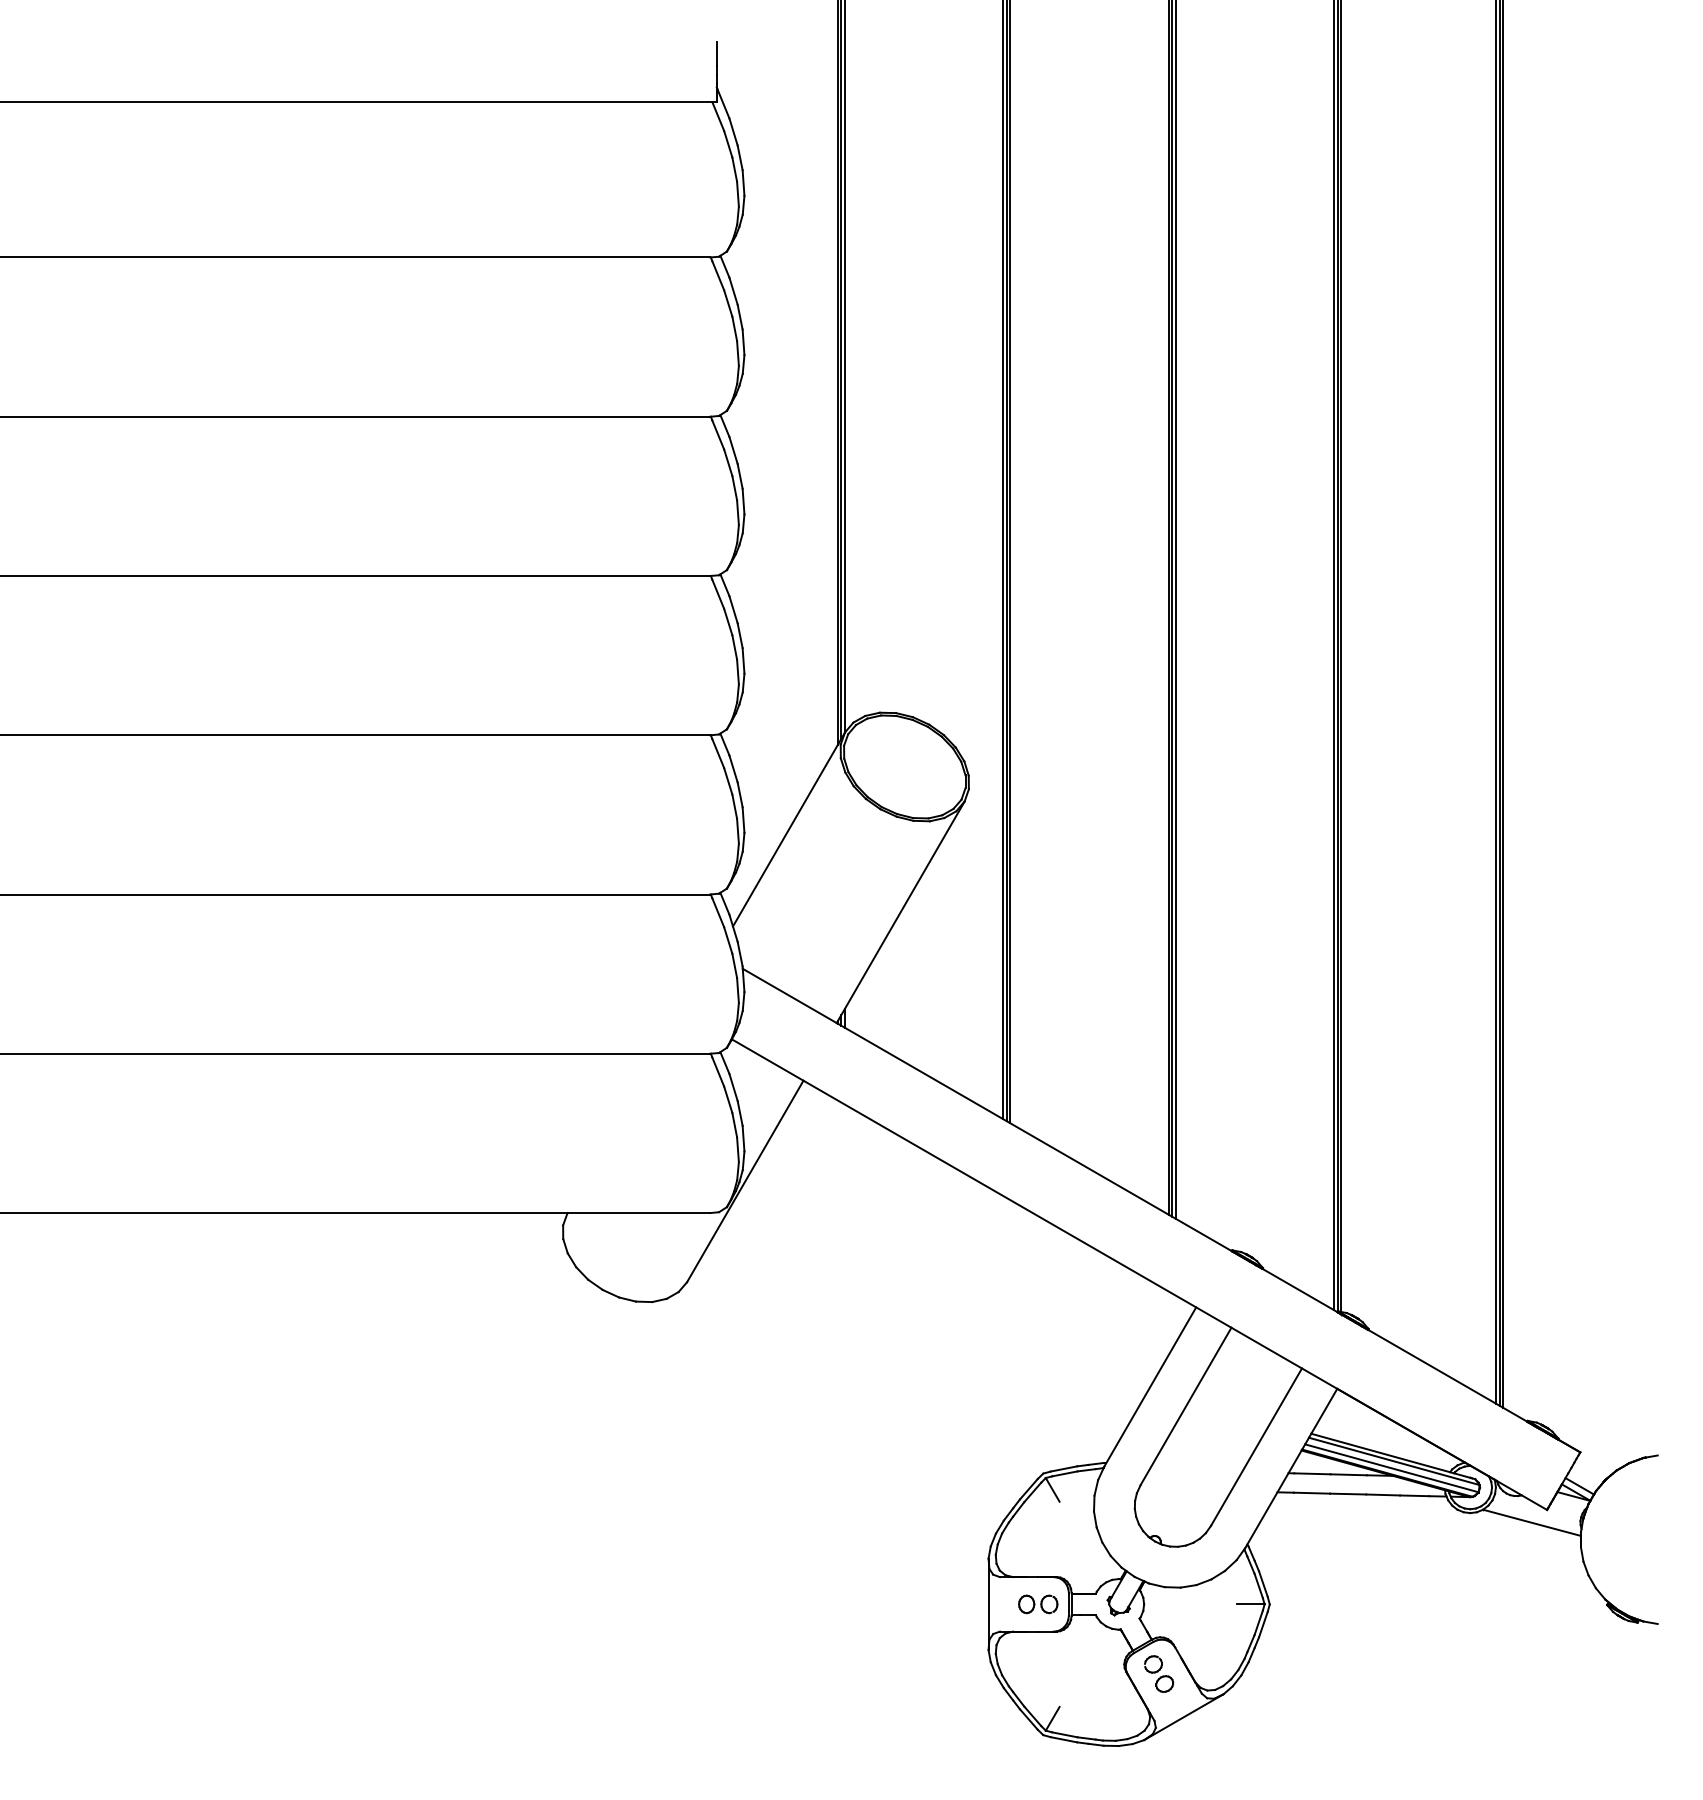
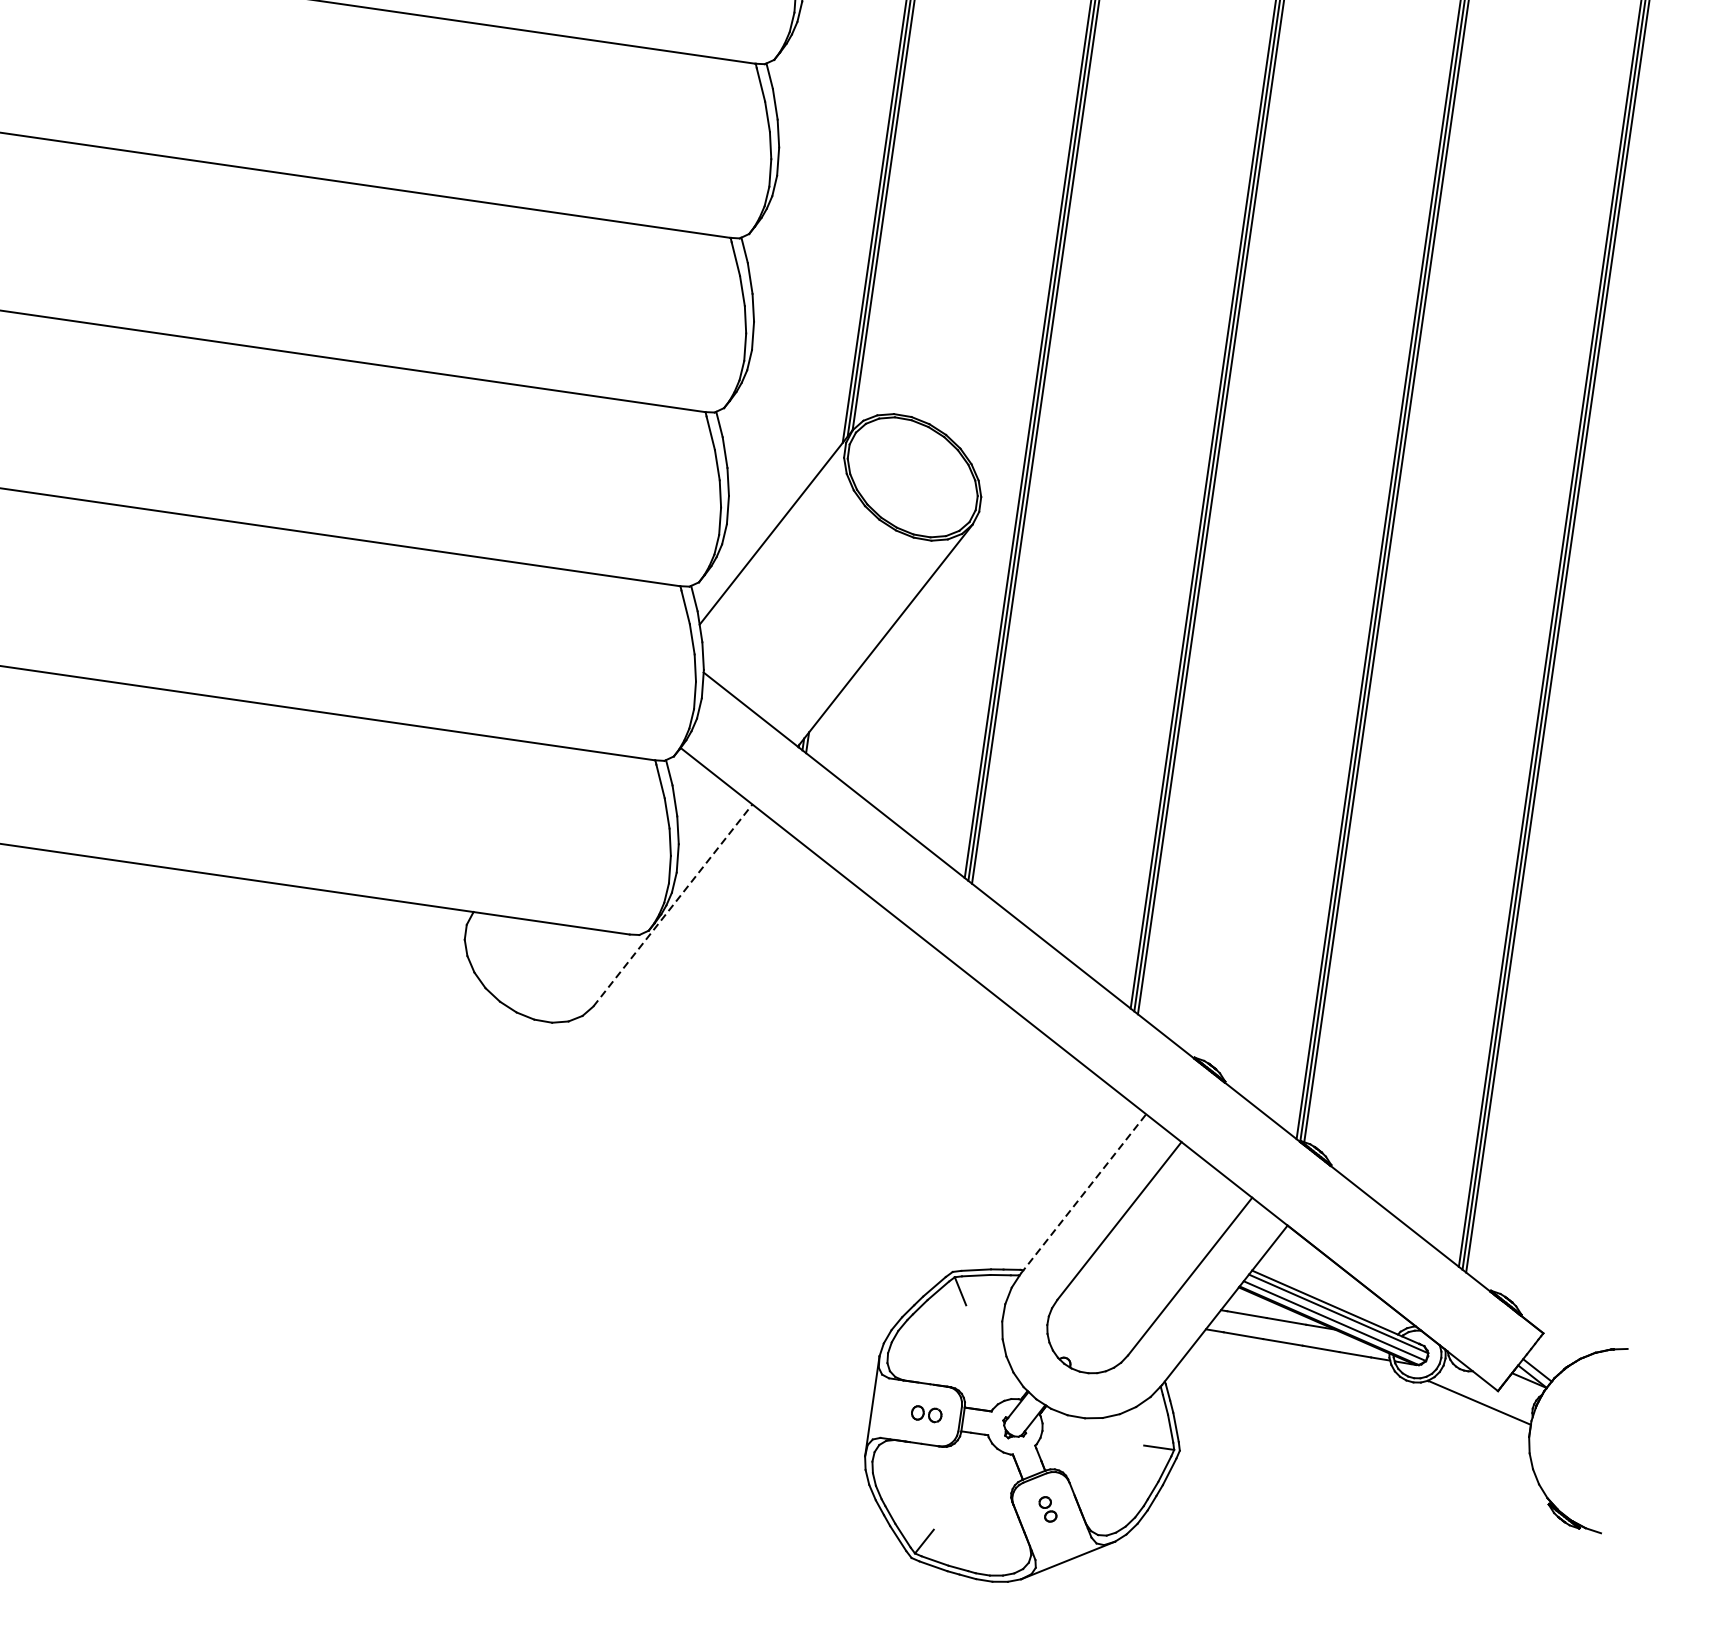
line: (745, 1181) -> (673, 905), solid -> dashed
line: (1150, 1386) -> (1083, 1193), solid -> dashed
part: (1038, 1604) -> (926, 1414), size x0.7
part: (1159, 1673) -> (1048, 1508), size x0.6

